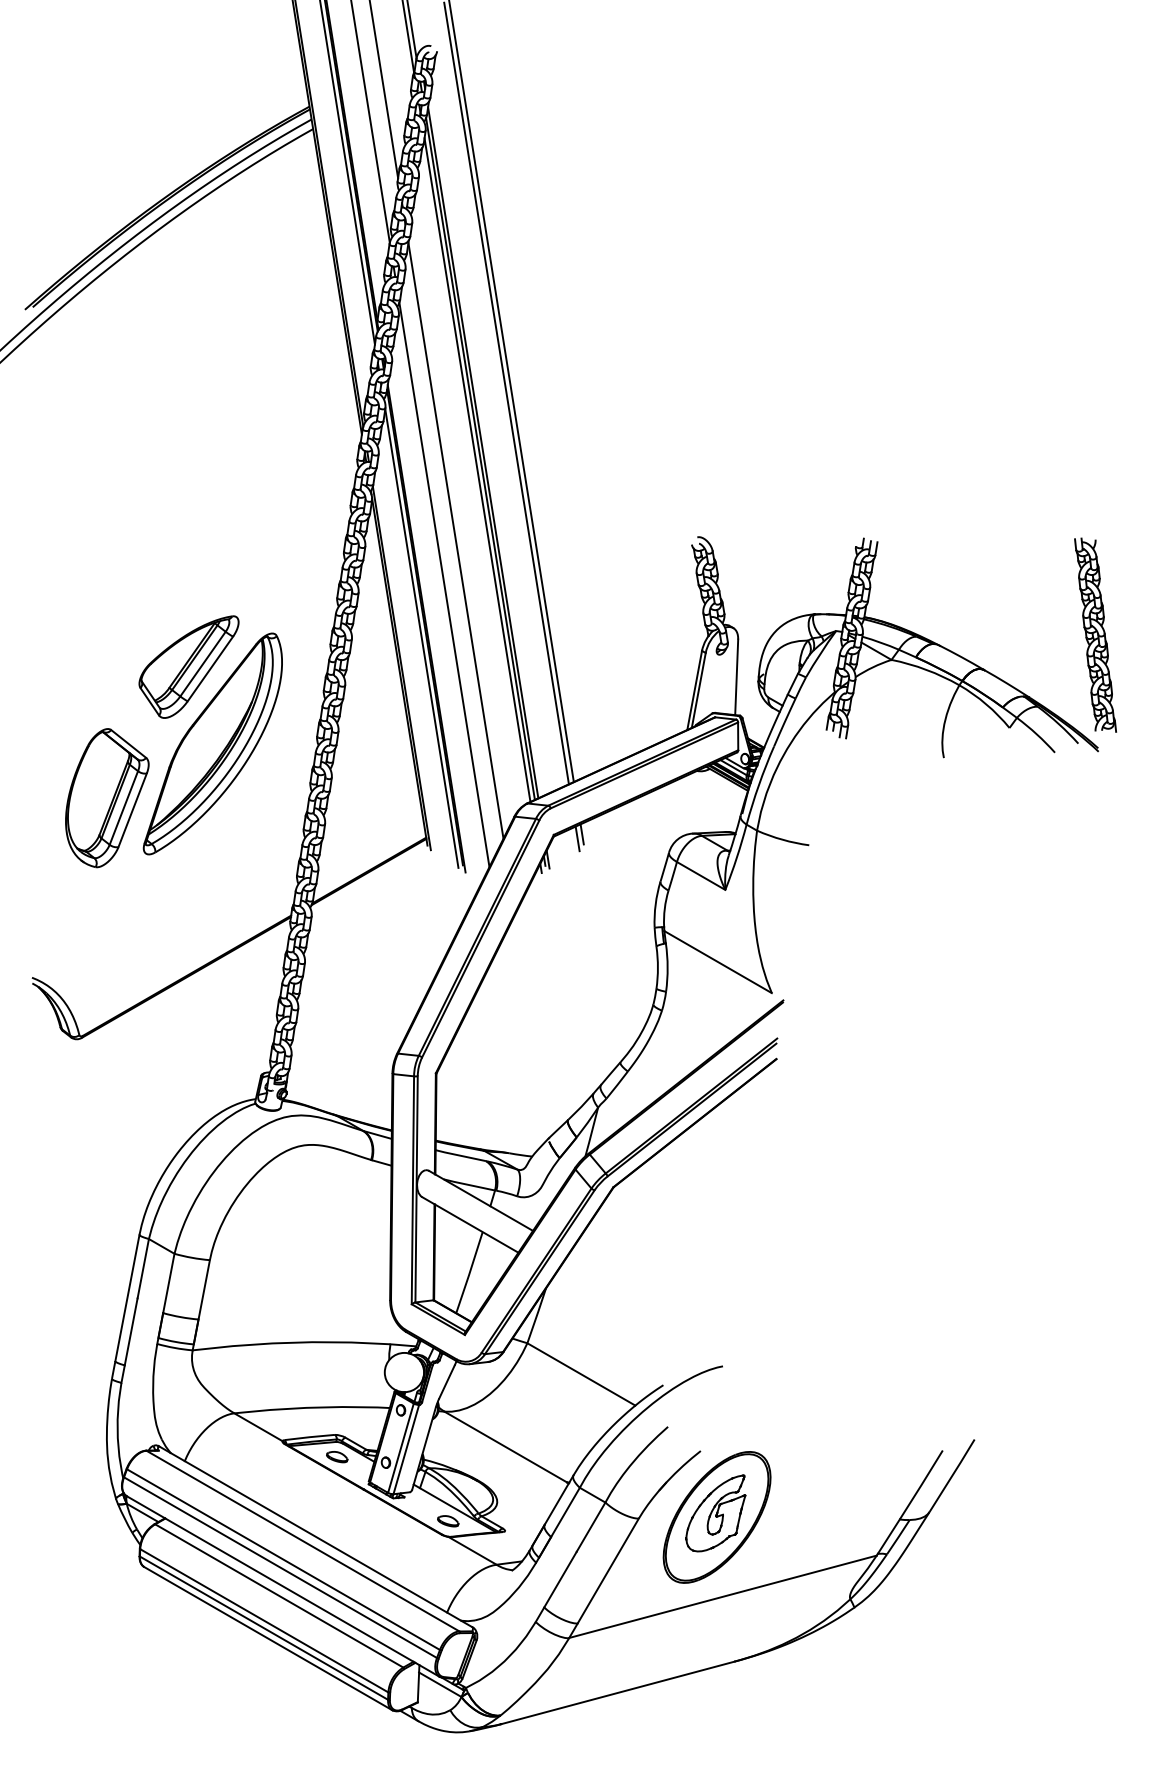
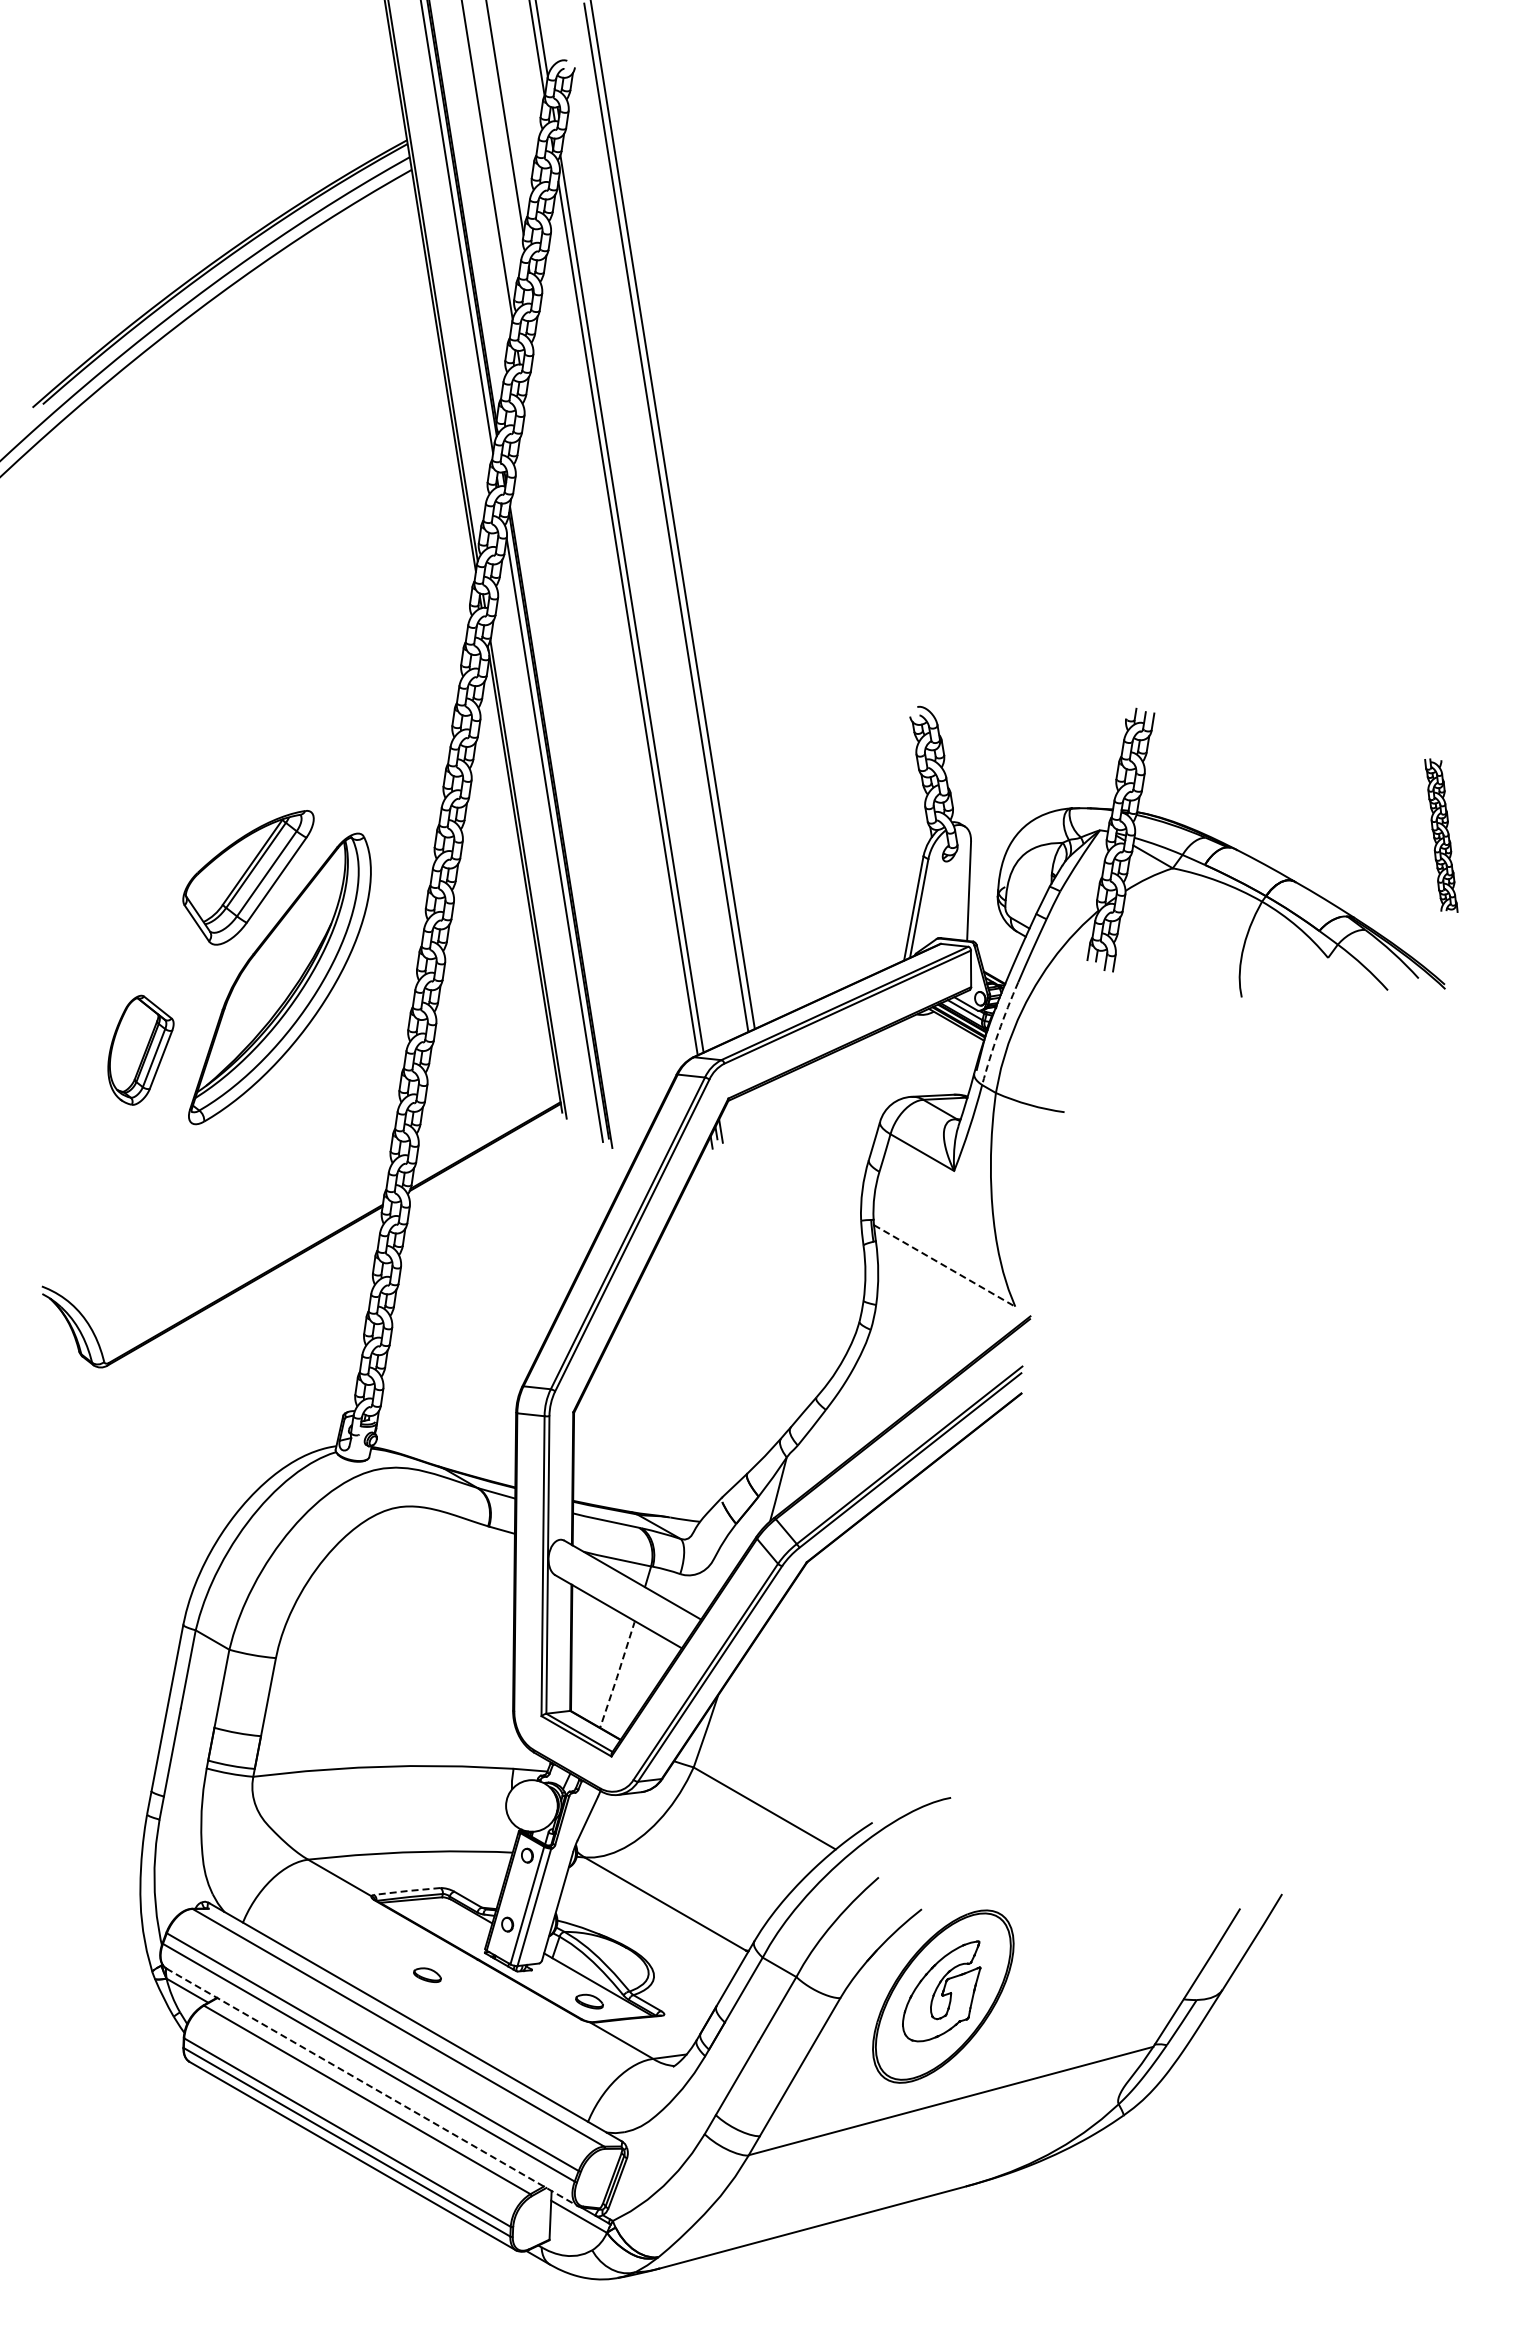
line: (483, 452) -> (635, 595), removed
line: (455, 540) -> (599, 711), removed
line: (444, 584) -> (584, 769), removed
part: (1095, 634) -> (1441, 835), size x0.6
arc: (759, 785) -> (998, 1033), solid -> dashed
part: (106, 798) -> (140, 1050), size x0.6
line: (581, 834) -> (765, 1097), removed
line: (577, 838) -> (759, 1103), removed
line: (718, 961) -> (944, 1265), solid -> dashed
line: (470, 1272) -> (618, 1674), solid -> dashed
line: (309, 1437) -> (407, 1891), solid -> dashed
part: (337, 1456) -> (427, 1974), moved
line: (283, 1586) -> (372, 2087), solid -> dashed

